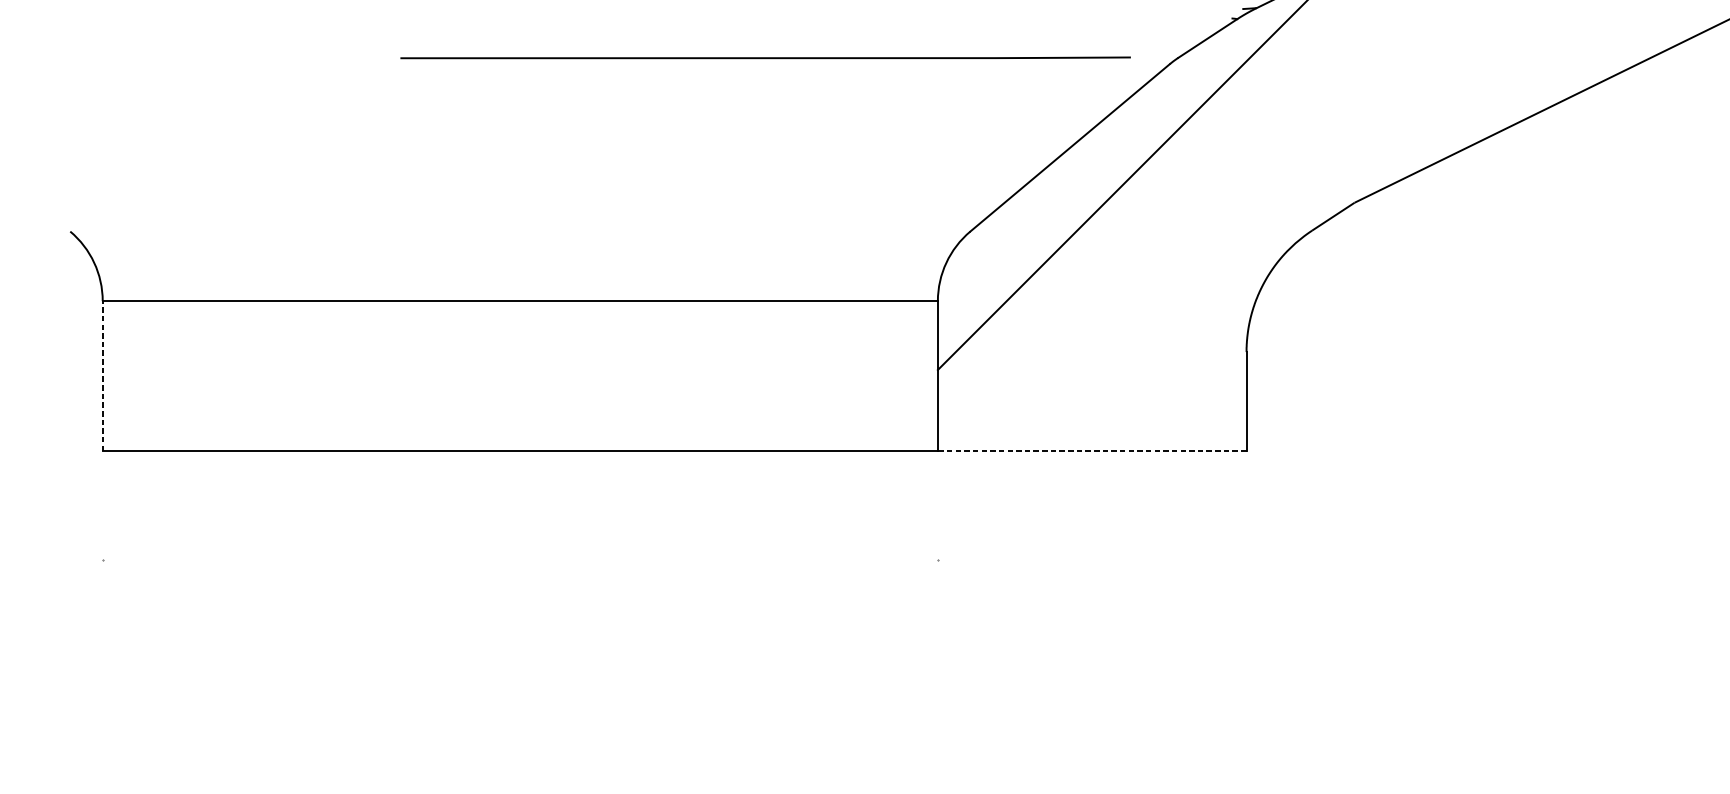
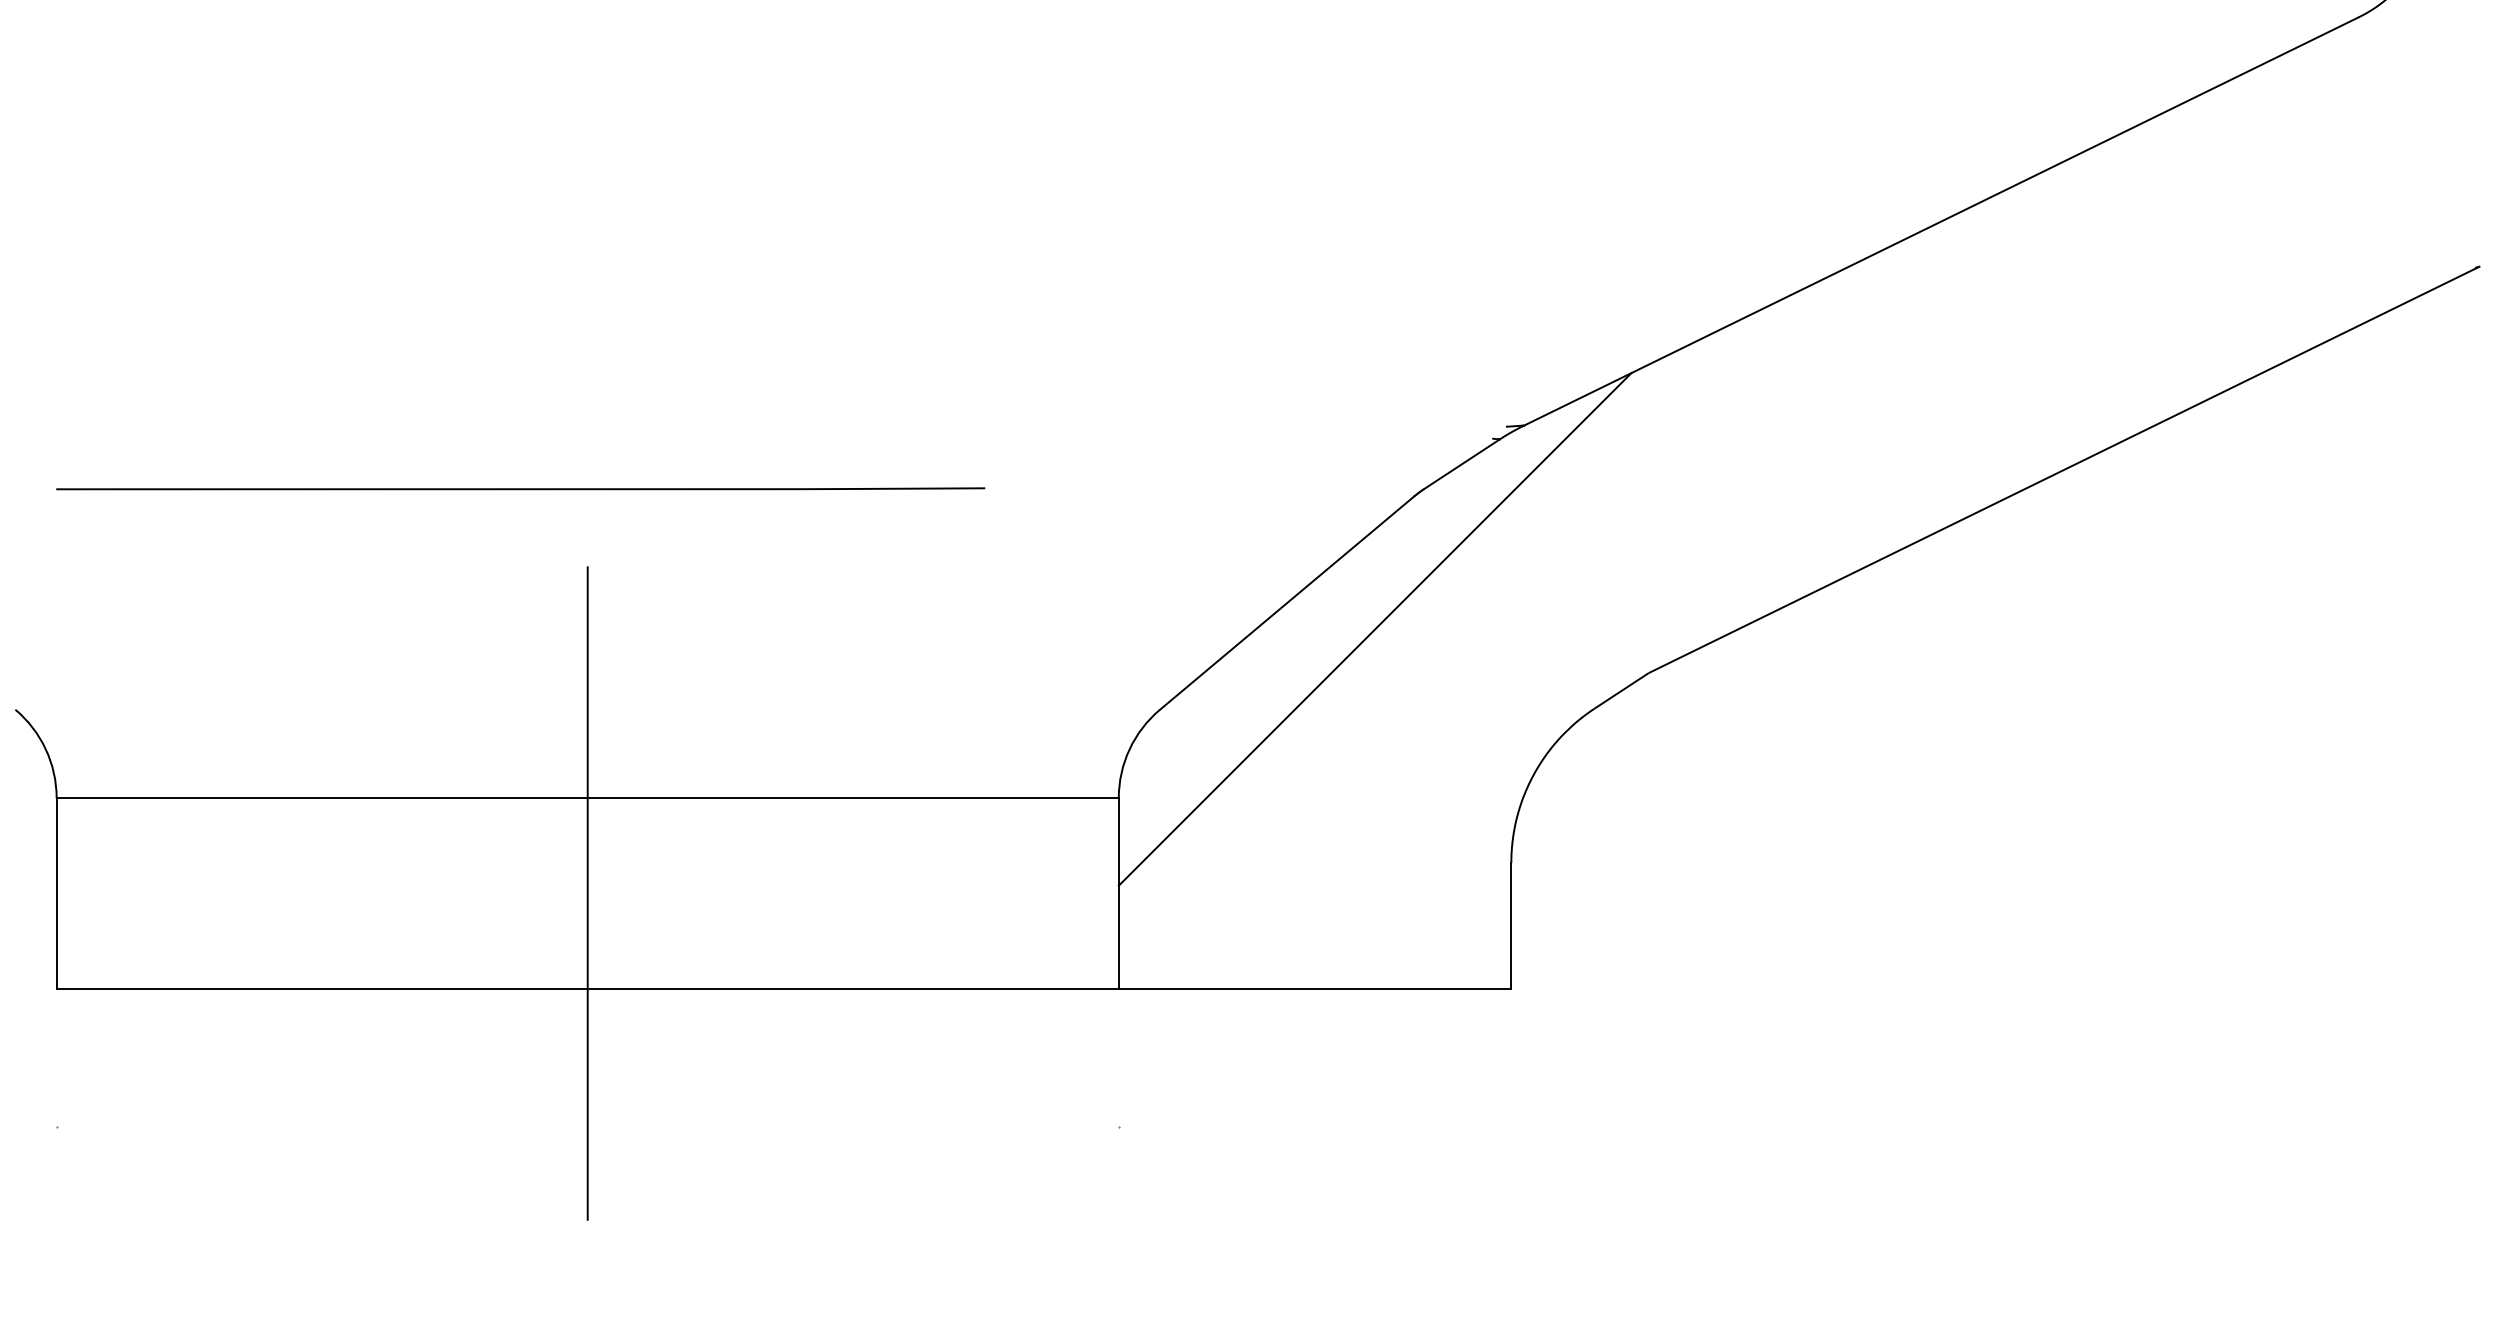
line: (765, 57) -> (520, 488), moved
line: (102, 376) -> (56, 893), dashed -> solid
line: (520, 376) -> (587, 893), added
line: (1091, 450) -> (1314, 988), dashed -> solid

